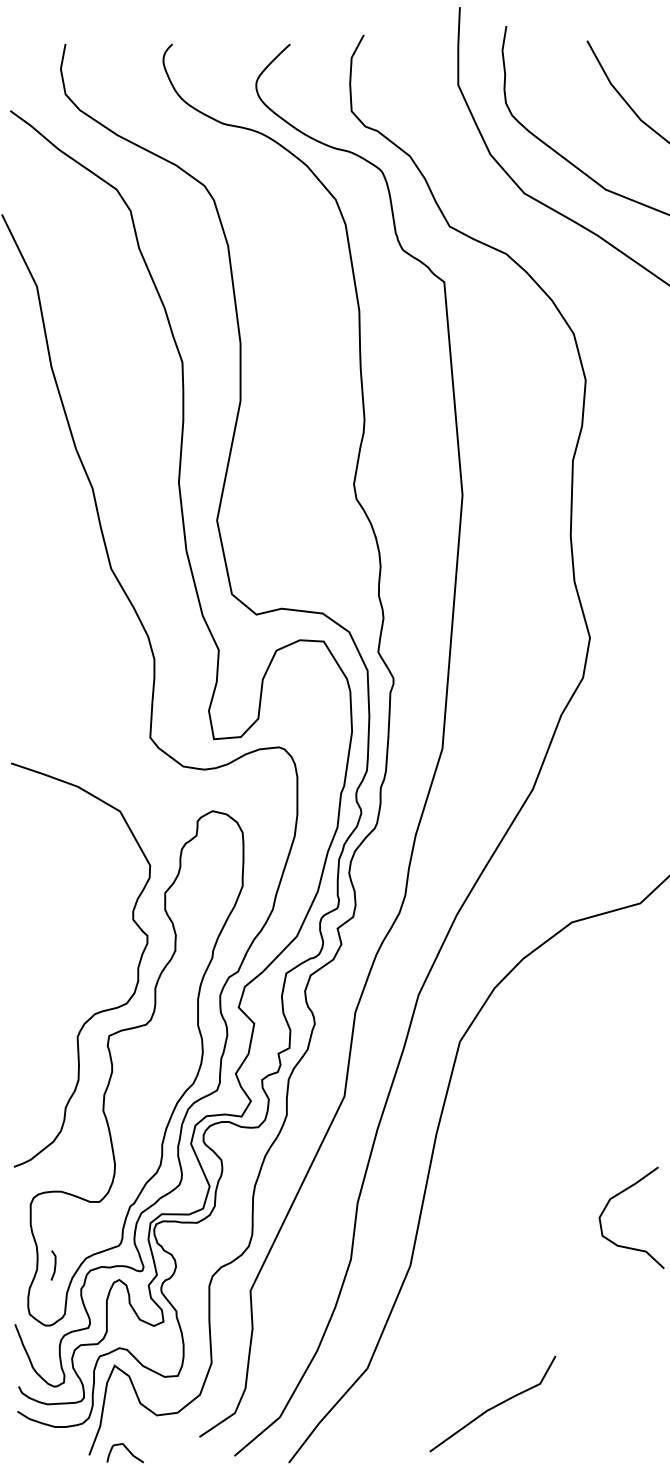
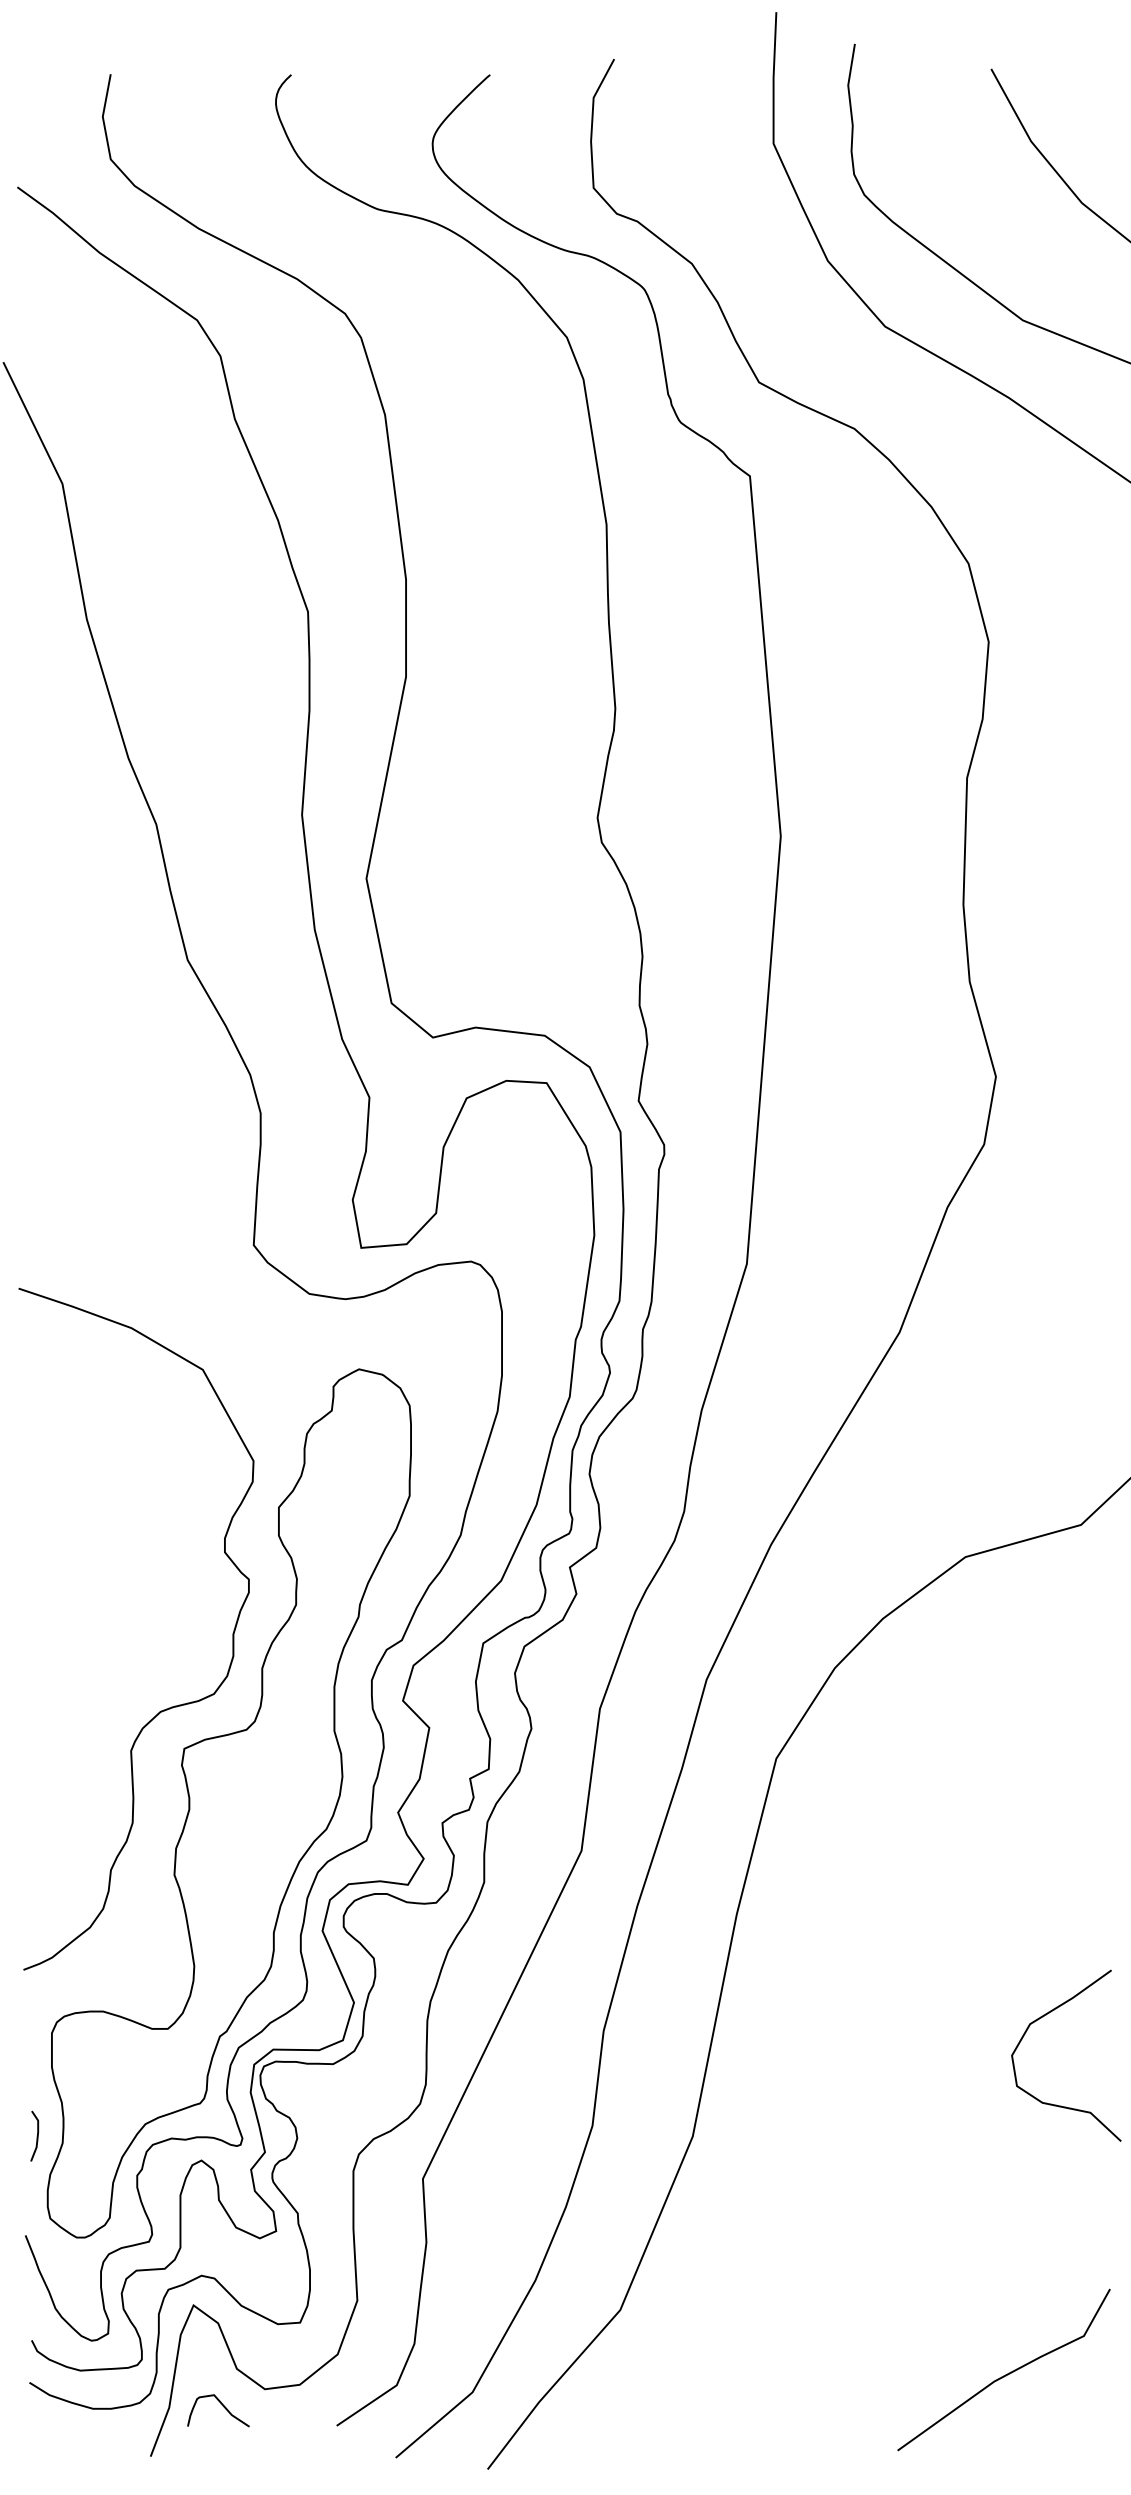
line: (54, 1265) -> (36, 2136), moved
line: (492, 1406) -> (1003, 2374), moved
curve: (127, 1450) -> (222, 2406), moved

